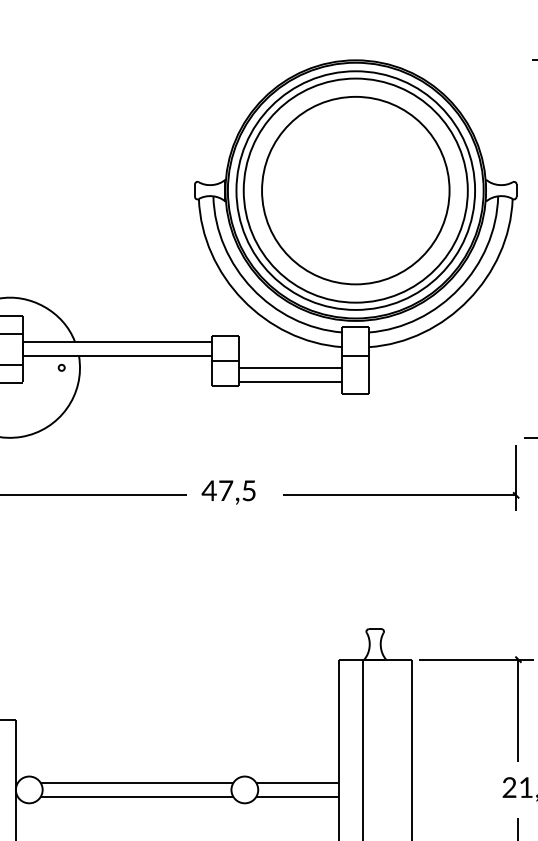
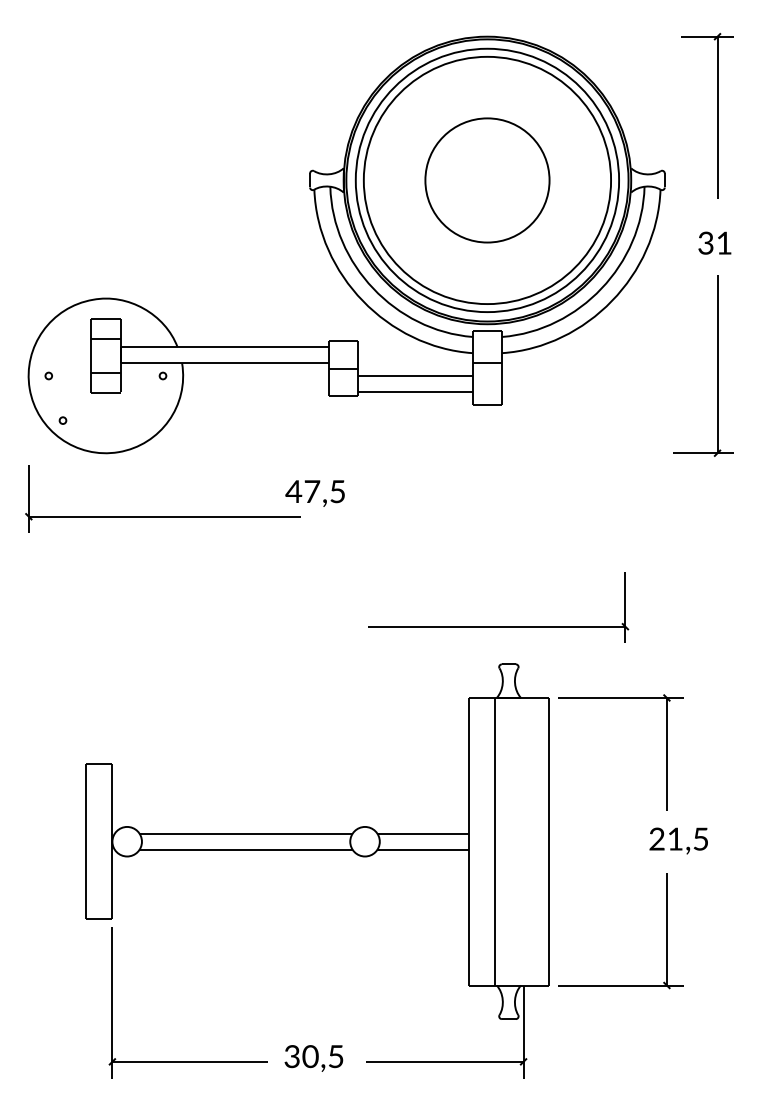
part: (355, 190) -> (487, 180), size x0.6
text: (228, 492) -> (314, 493), moved
part: (401, 495) -> (498, 626), moved

